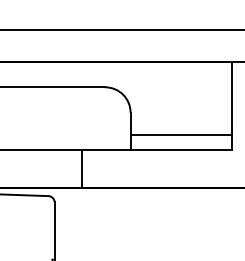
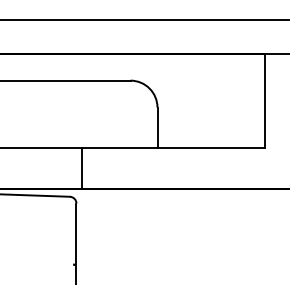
line: (181, 134) -> (211, 131), removed
line: (81, 169) -> (81, 168), moved

